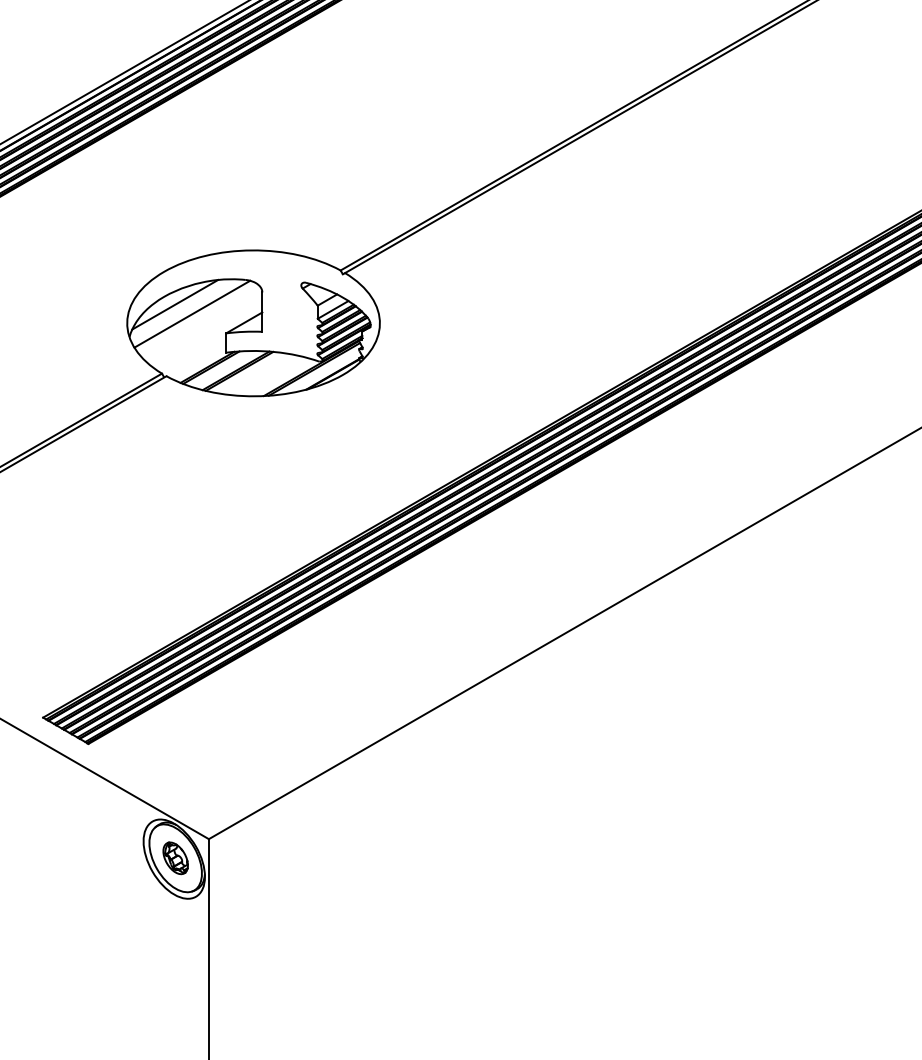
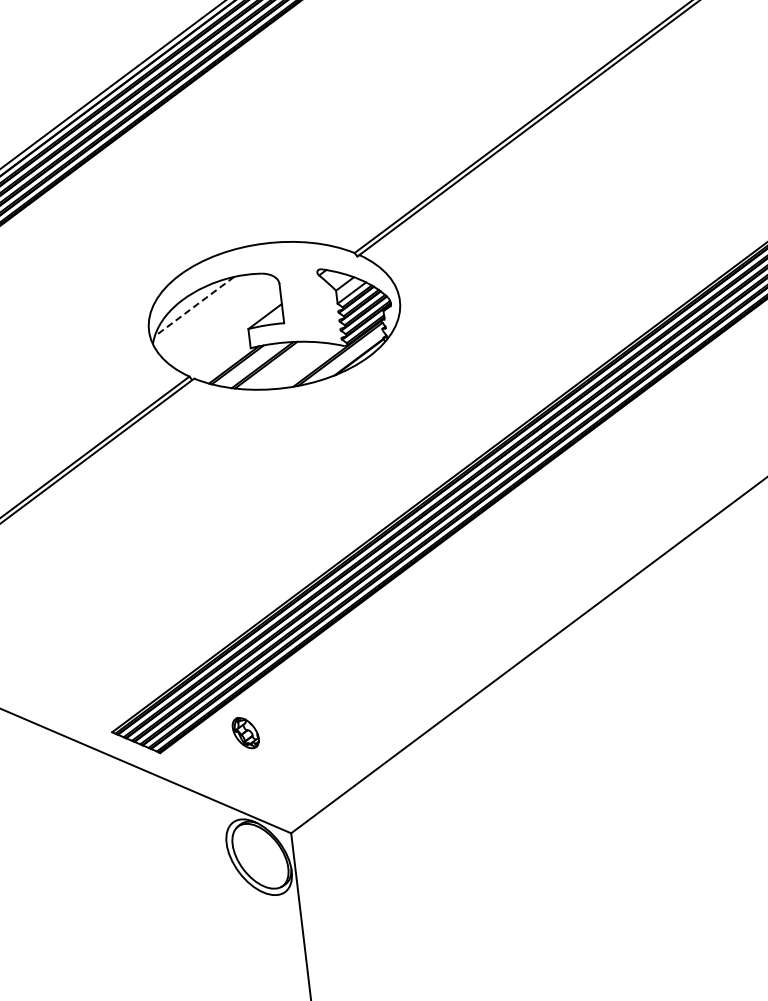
line: (175, 304) -> (194, 306), solid -> dashed
line: (192, 313) -> (212, 313), removed
part: (175, 858) -> (245, 733), moved

